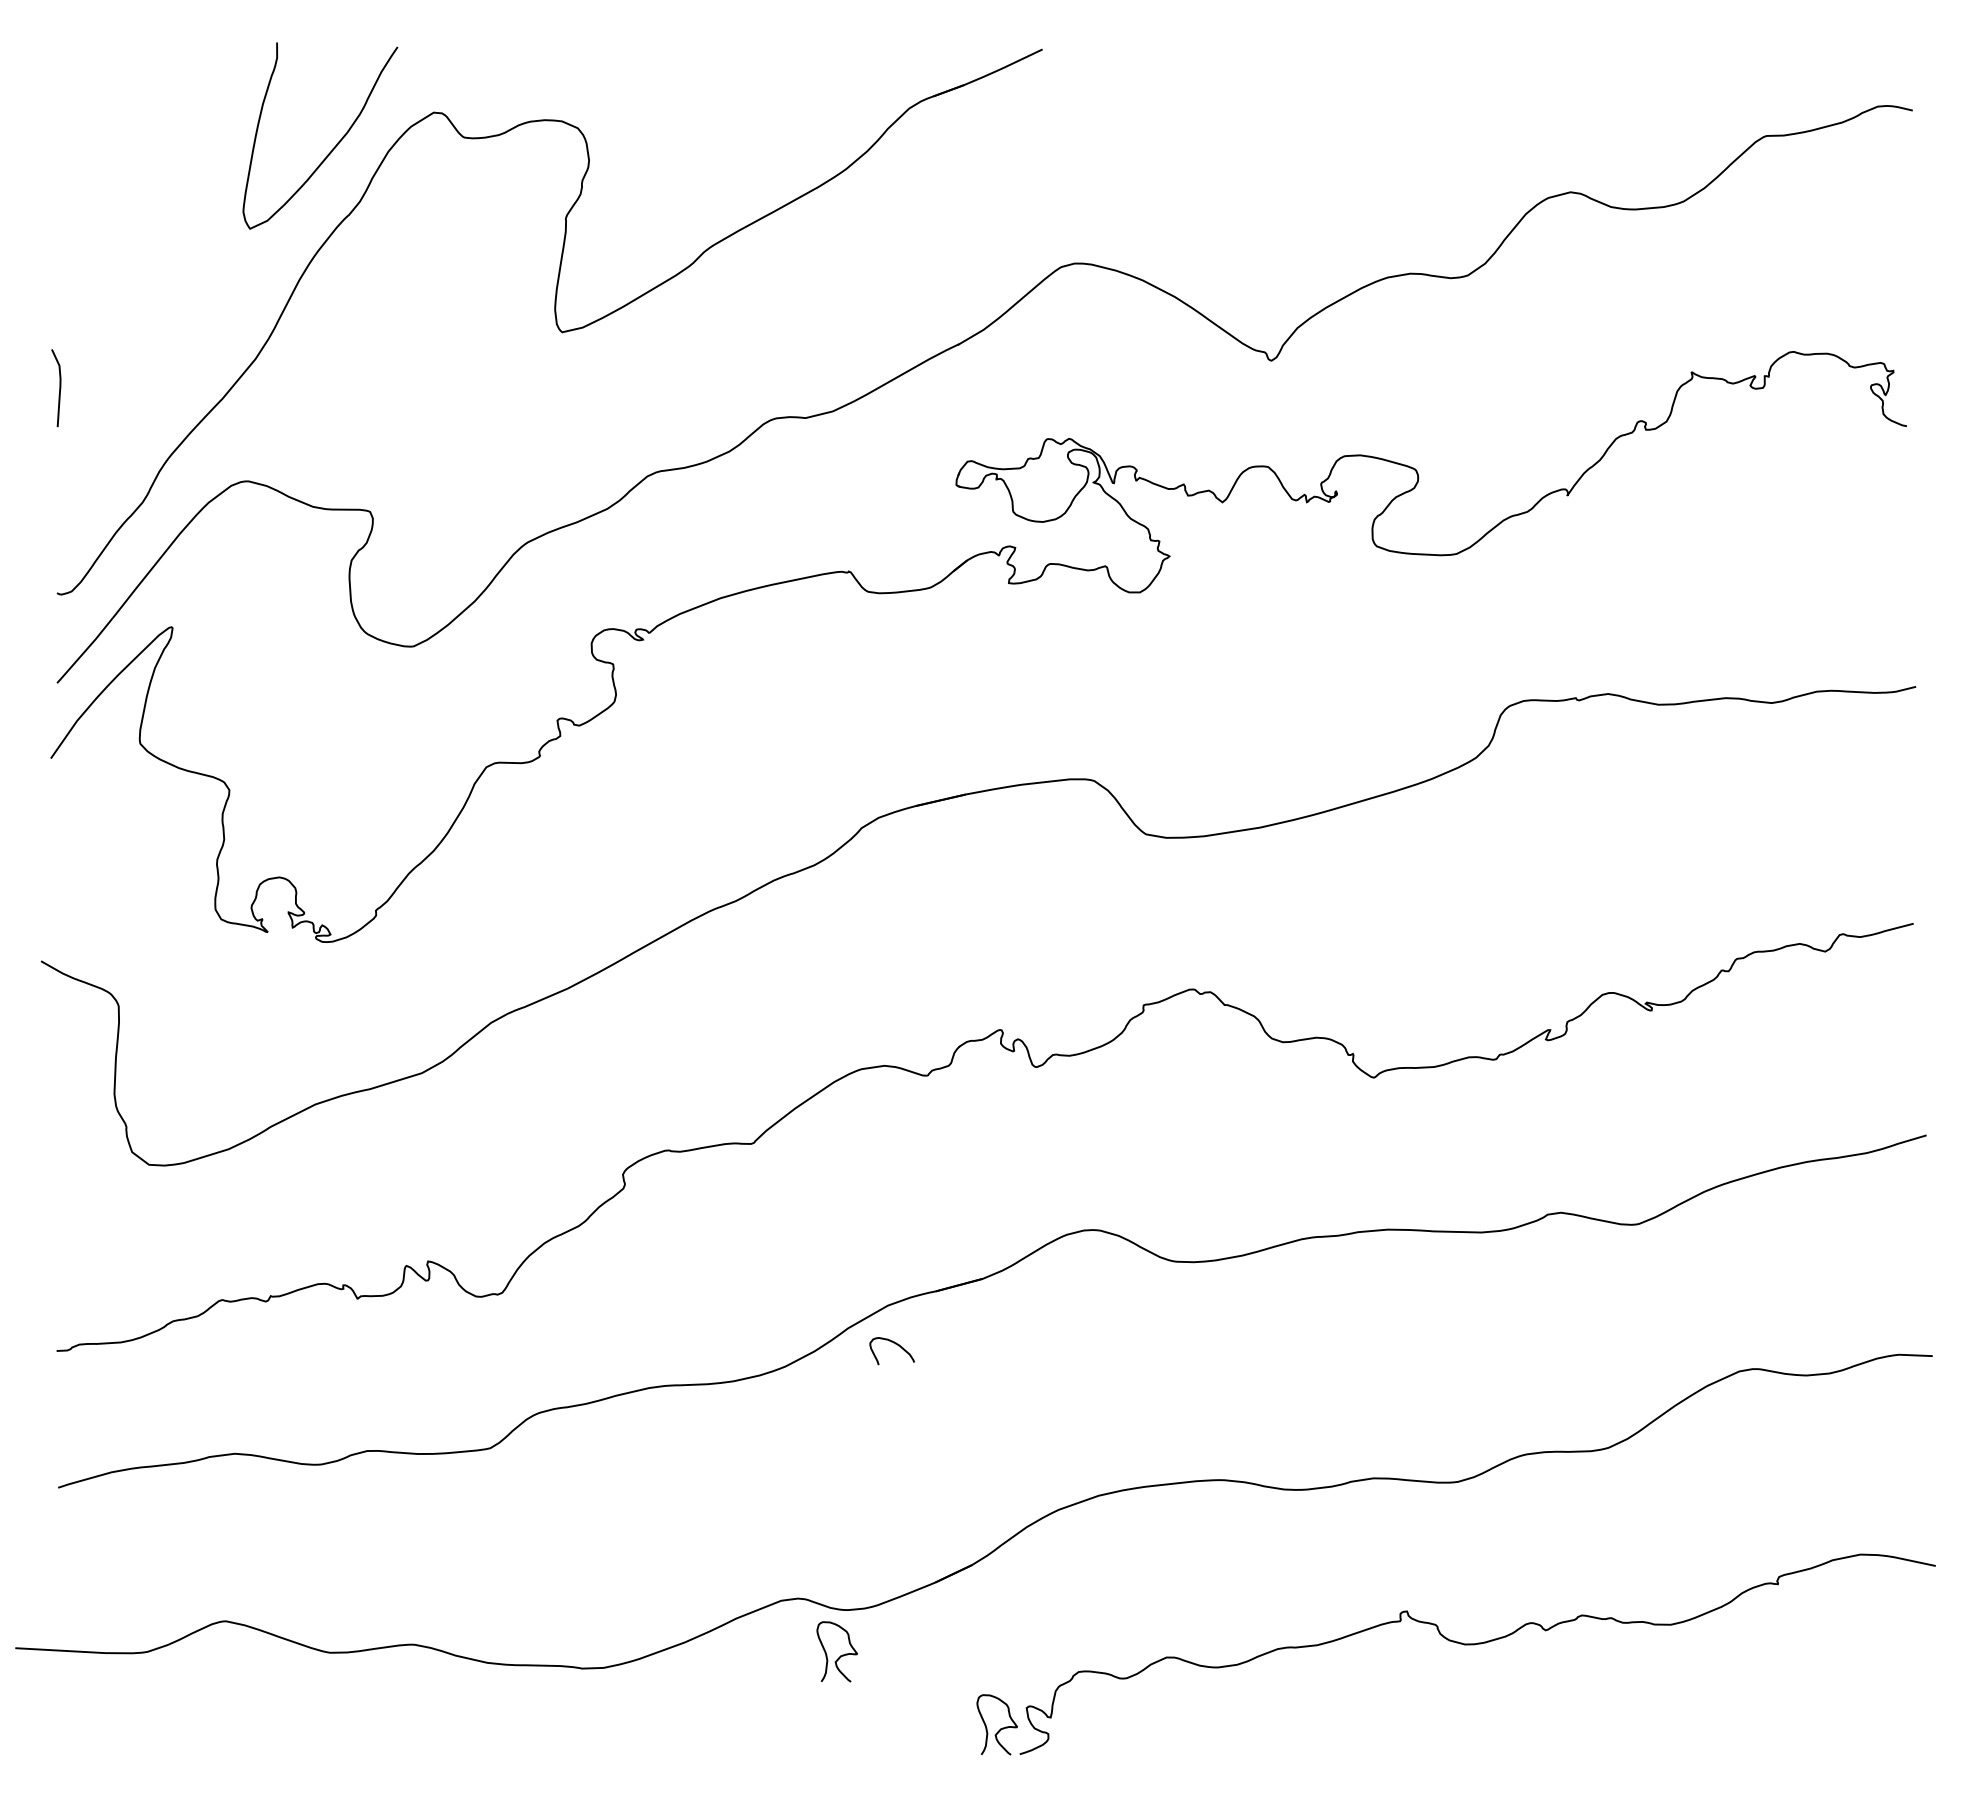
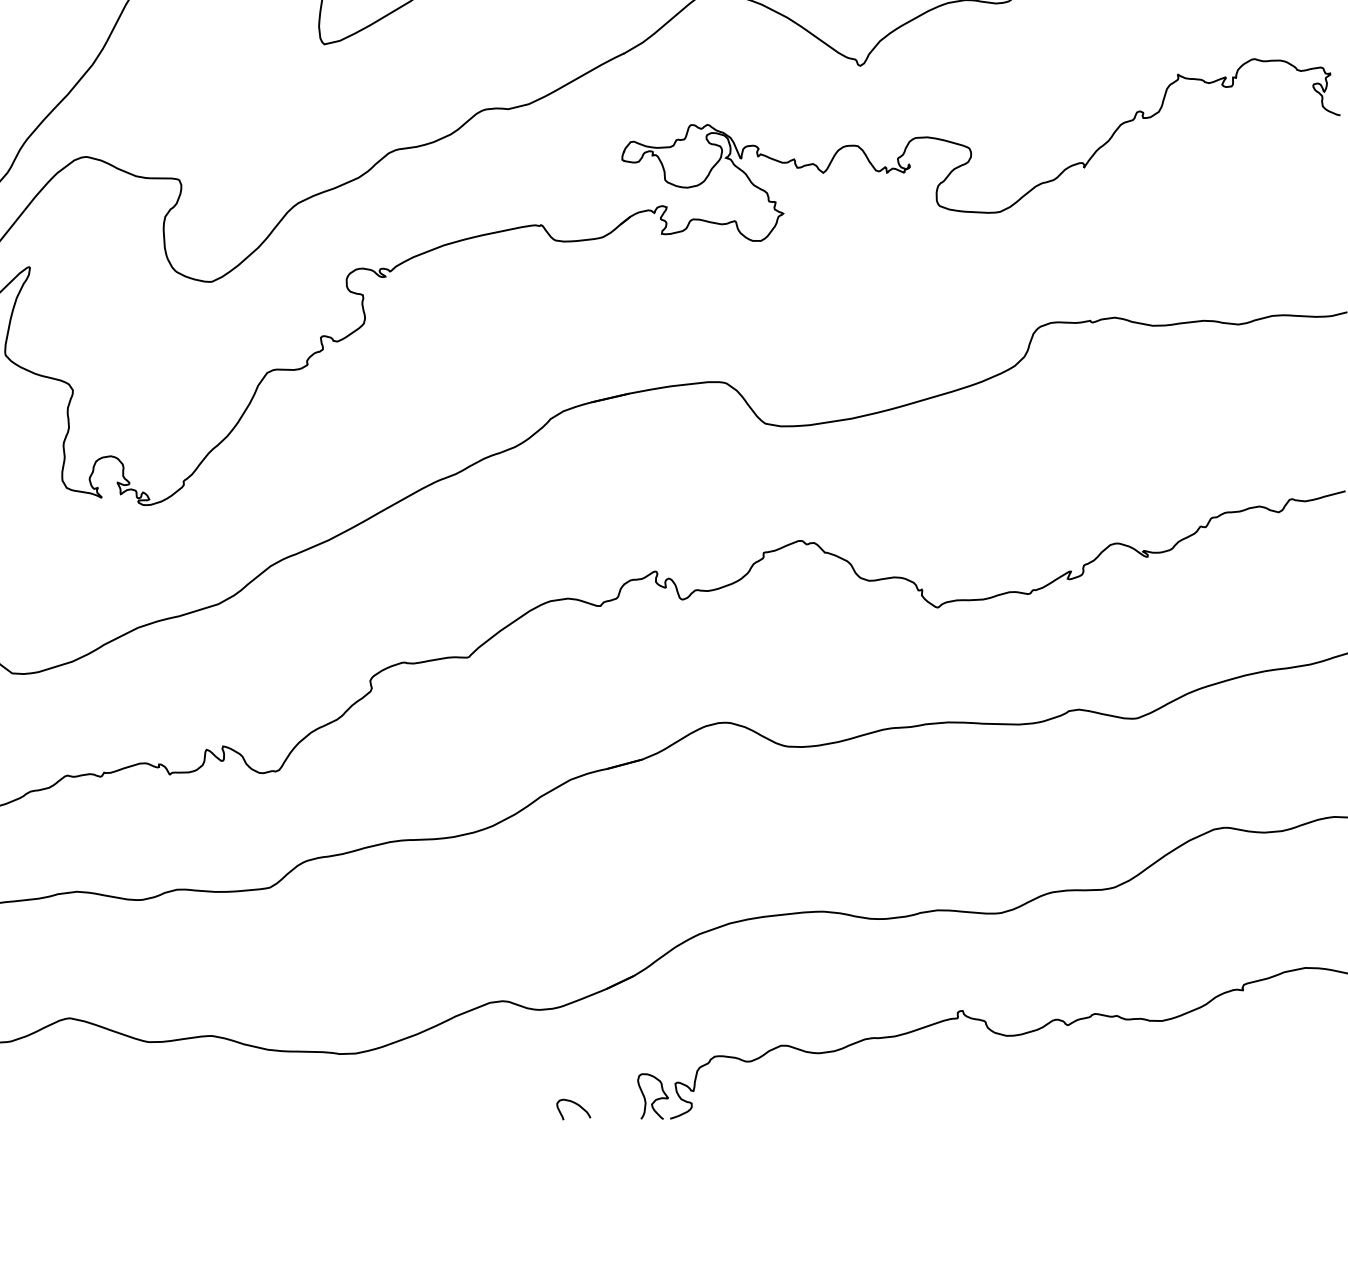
curve: (895, 1344) -> (576, 1104), moved
curve: (840, 1655) -> (534, 1044), removed

